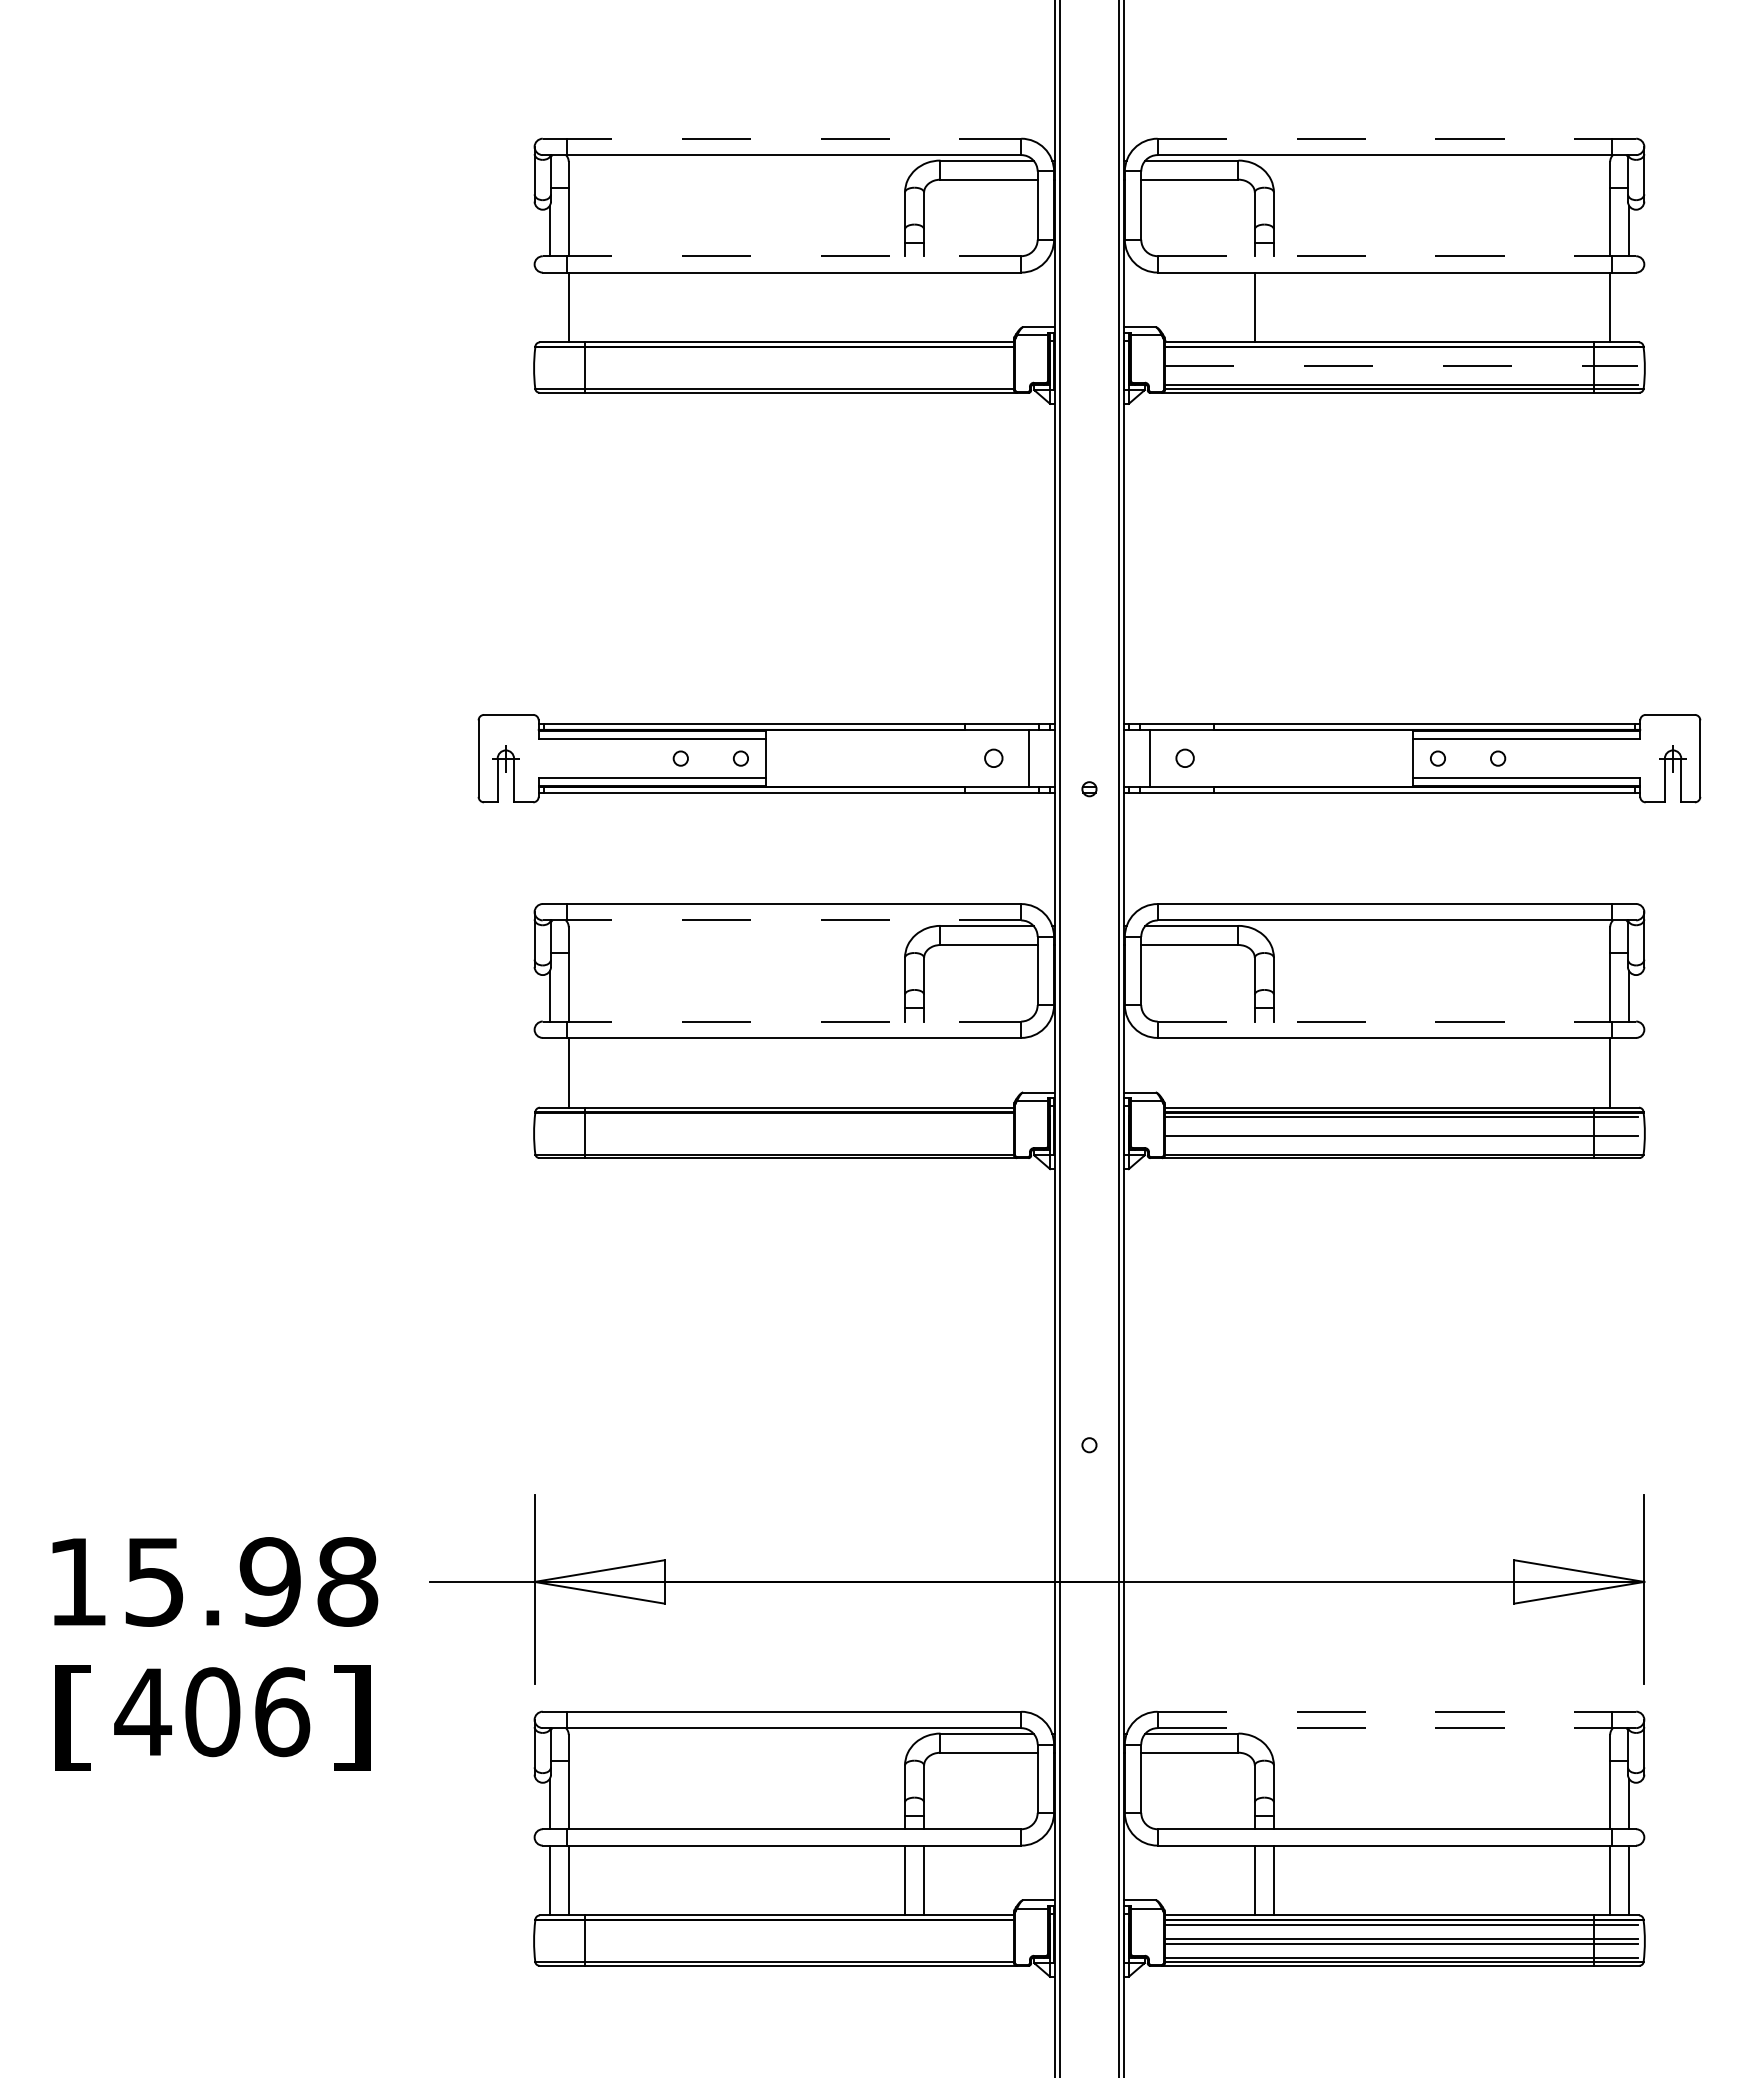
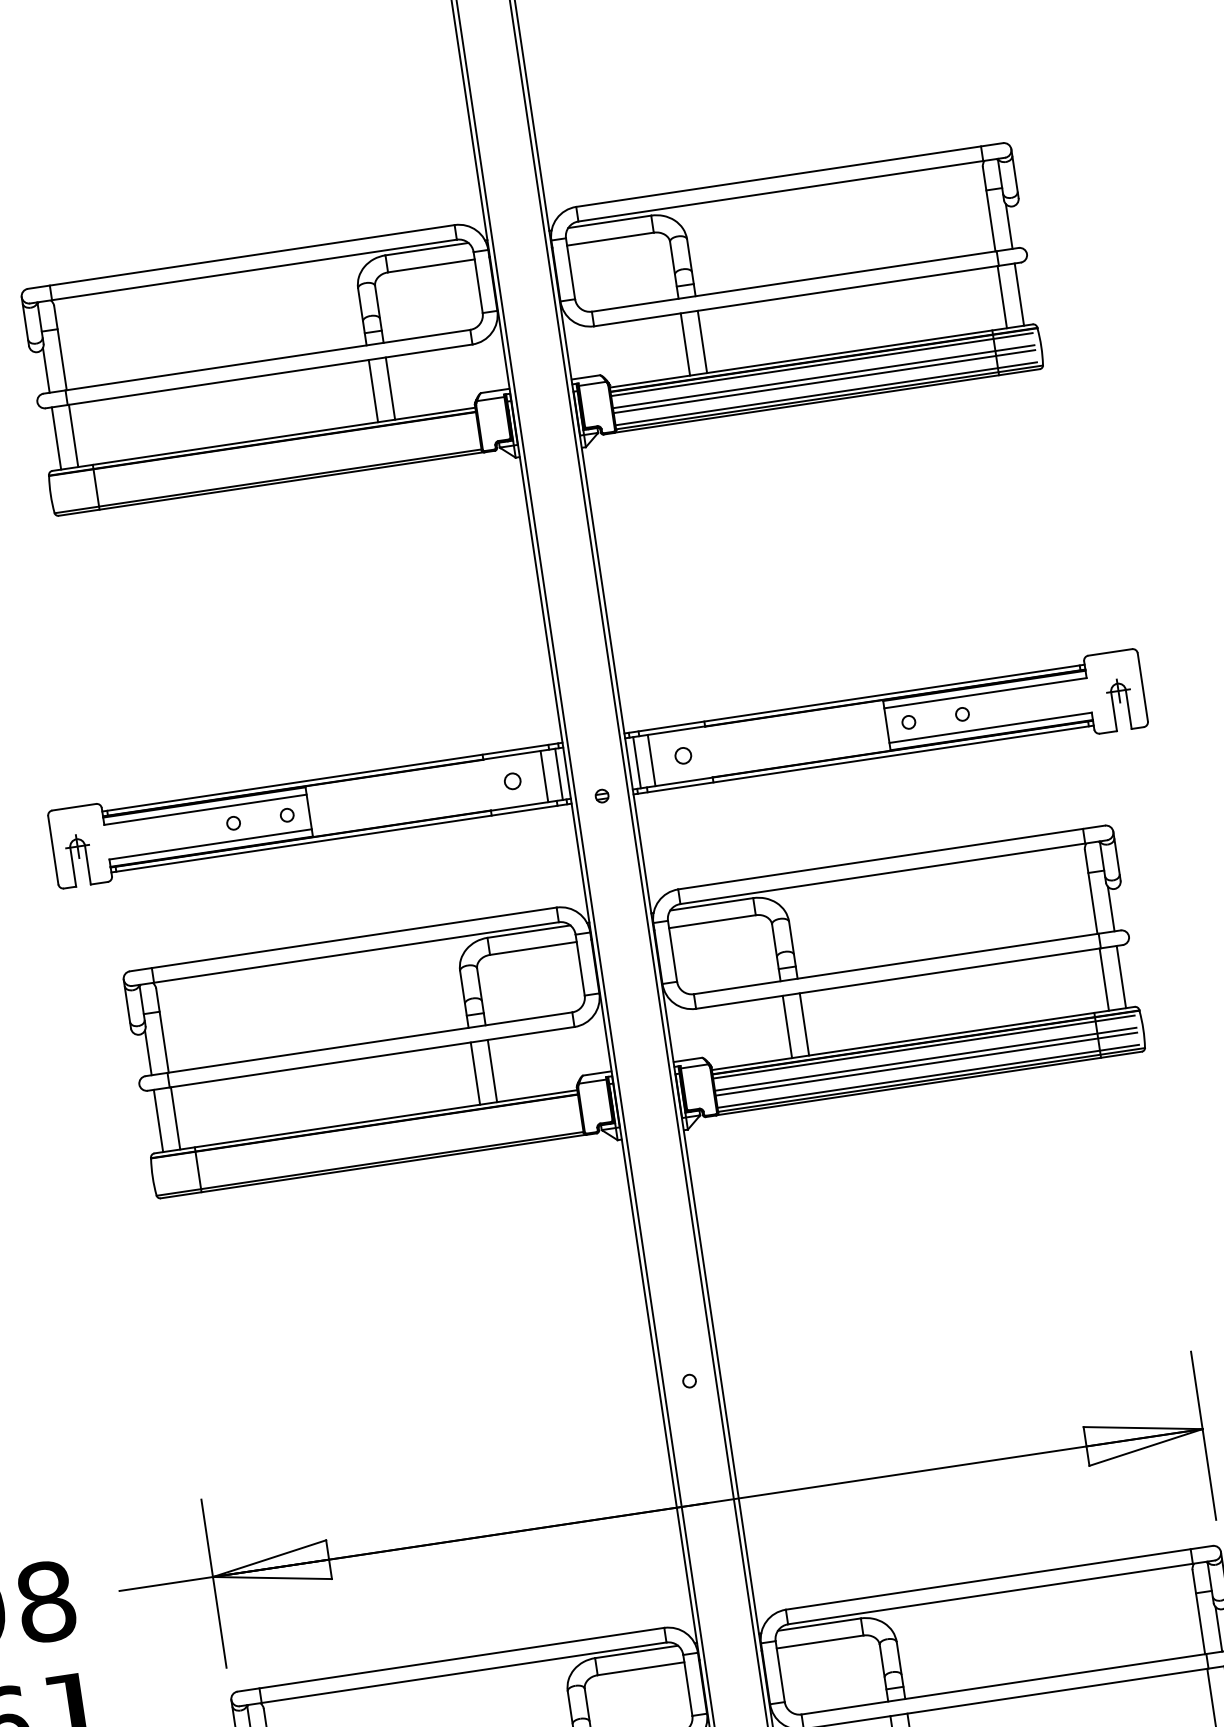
line: (782, 138) -> (241, 256), dashed -> solid
line: (1397, 138) -> (790, 174), dashed -> solid
line: (782, 256) -> (257, 361), dashed -> solid
line: (1397, 256) -> (805, 279), dashed -> solid
line: (549, 307) -> (56, 438), added
line: (905, 307) -> (373, 391), added
line: (924, 307) -> (390, 388), added
line: (1273, 307) -> (702, 341), added
line: (1629, 307) -> (1019, 294), added
line: (1400, 351) -> (821, 364), added
line: (1401, 365) -> (823, 376), dashed -> solid
line: (1400, 371) -> (823, 382), added
line: (1045, 758) -> (558, 774), added
line: (1133, 758) -> (637, 762), added
line: (782, 920) -> (345, 954), dashed -> solid
line: (782, 1021) -> (359, 1044), dashed -> solid
line: (1397, 1021) -> (907, 962), dashed -> solid
line: (549, 1072) -> (158, 1120), added
line: (905, 1072) -> (475, 1073), added
line: (924, 1072) -> (492, 1070), added
line: (1254, 1072) -> (787, 1026), added
line: (1273, 1072) -> (804, 1024), added
line: (1629, 1072) -> (1121, 976), added
line: (1400, 1130) -> (925, 1059), added
line: (1400, 1150) -> (927, 1076), added
line: (1397, 1711) -> (999, 1577), dashed -> solid
line: (1397, 1728) -> (1002, 1592), dashed -> solid

